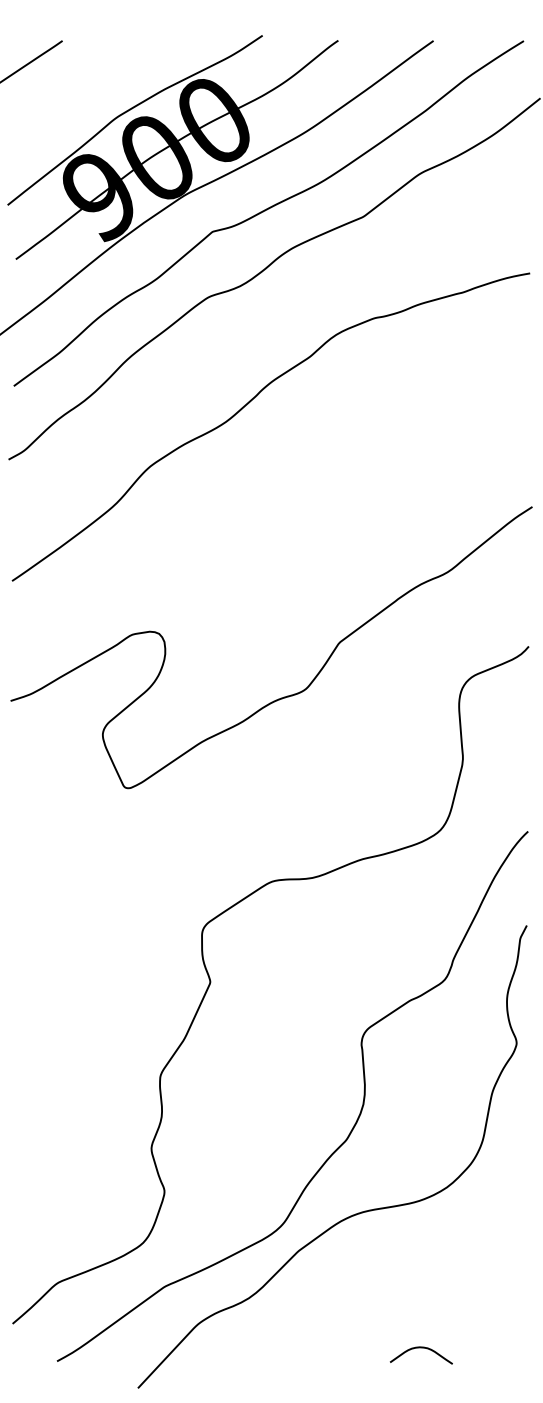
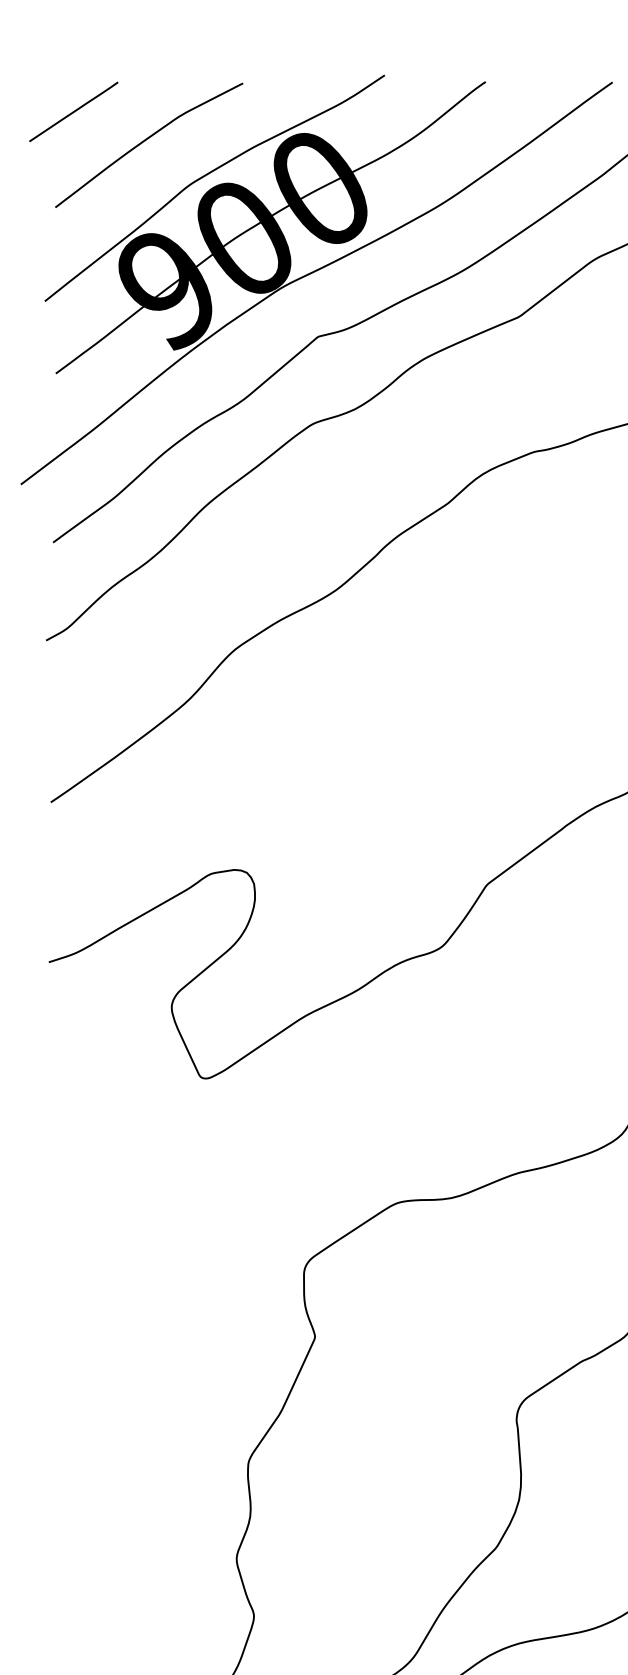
curve: (83, 85) -> (145, 141), added

